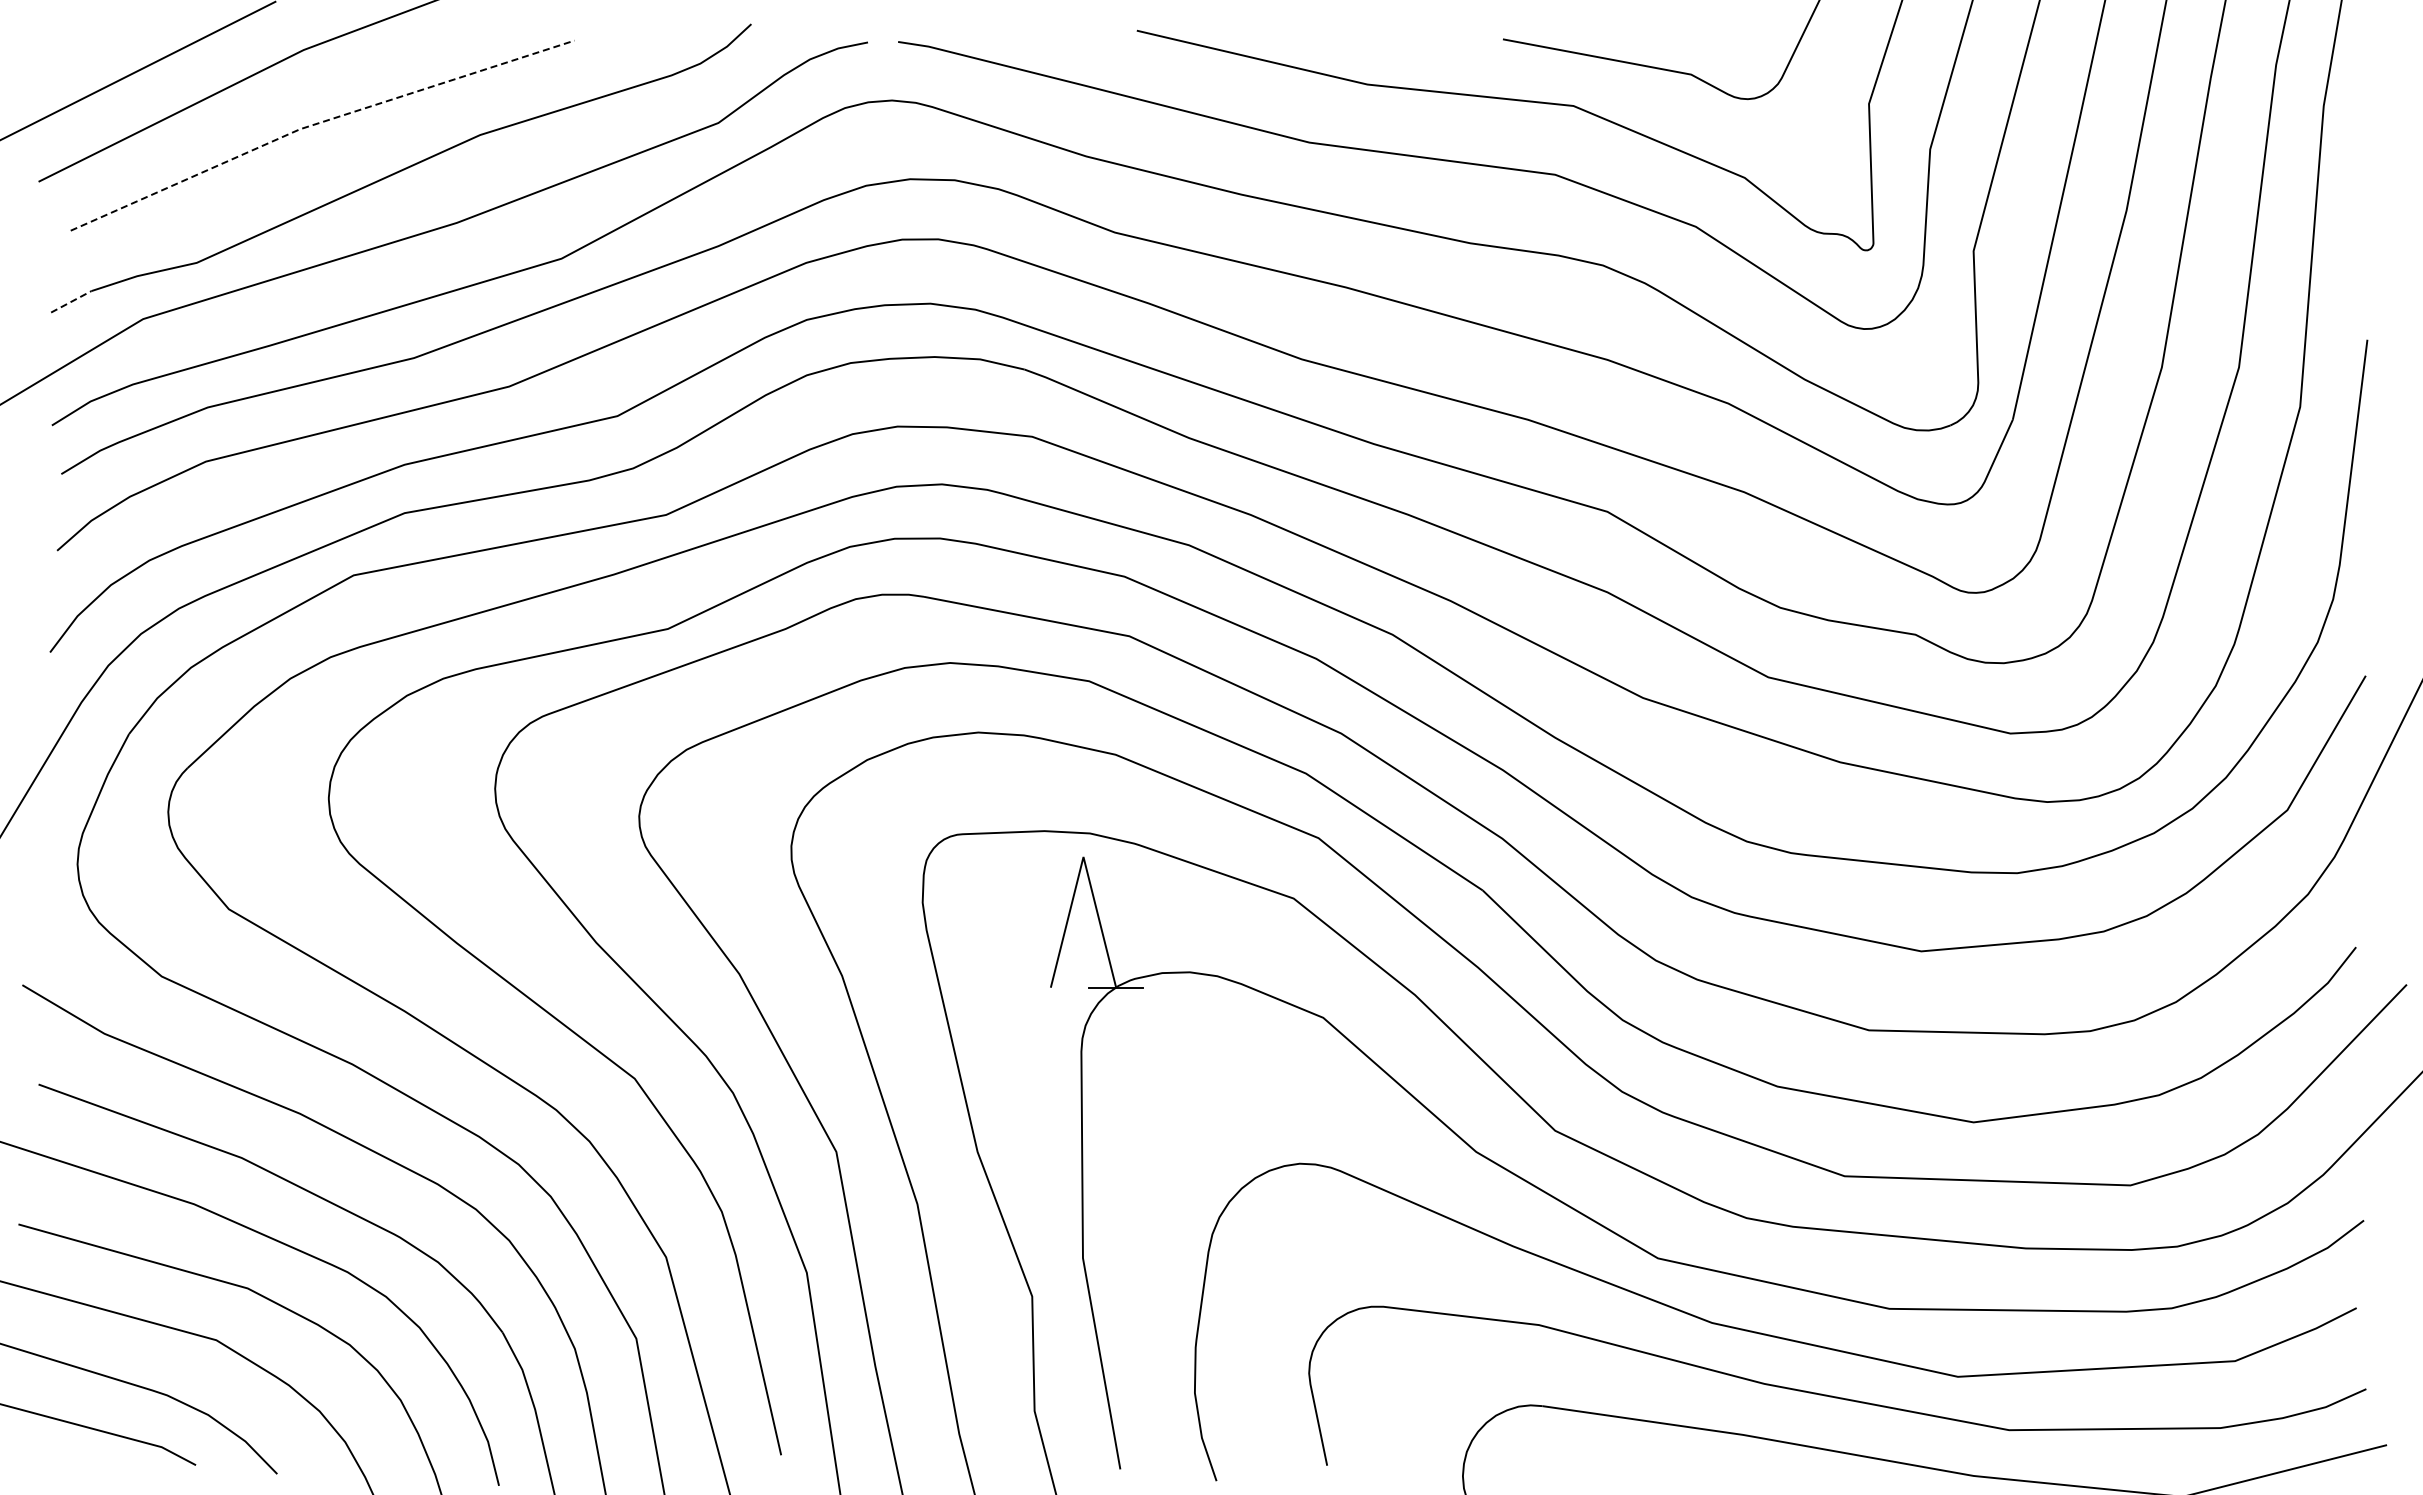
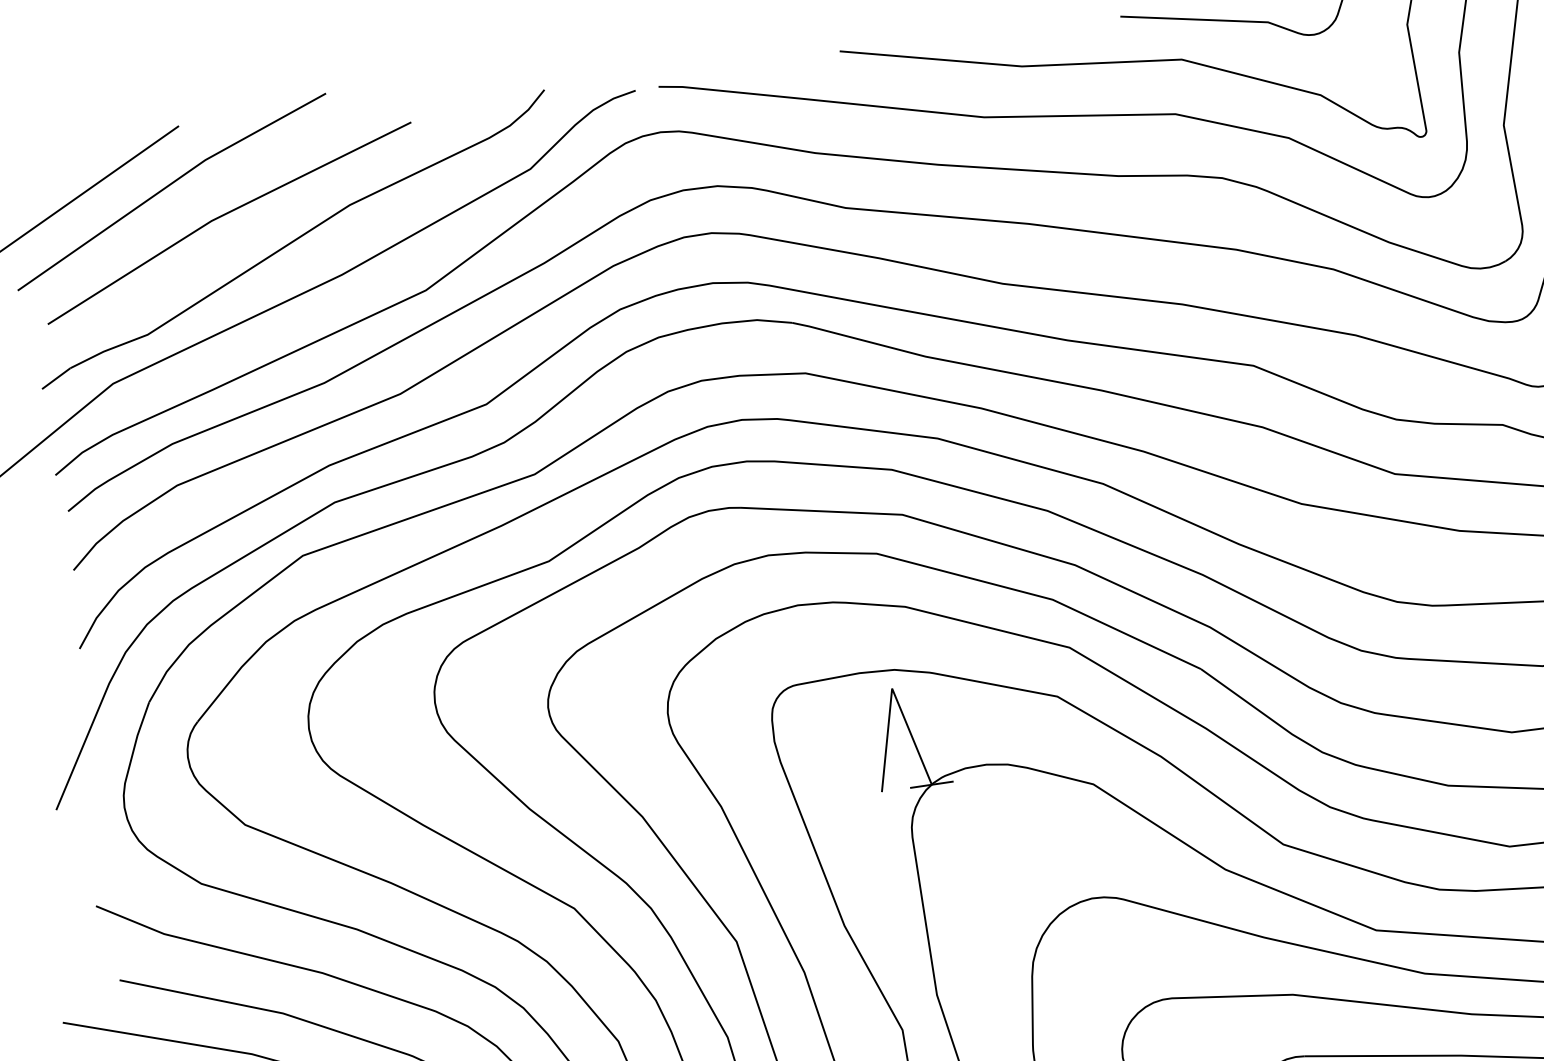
line: (318, 123) -> (225, 214), dashed -> solid
line: (71, 301) -> (56, 378), dashed -> solid

